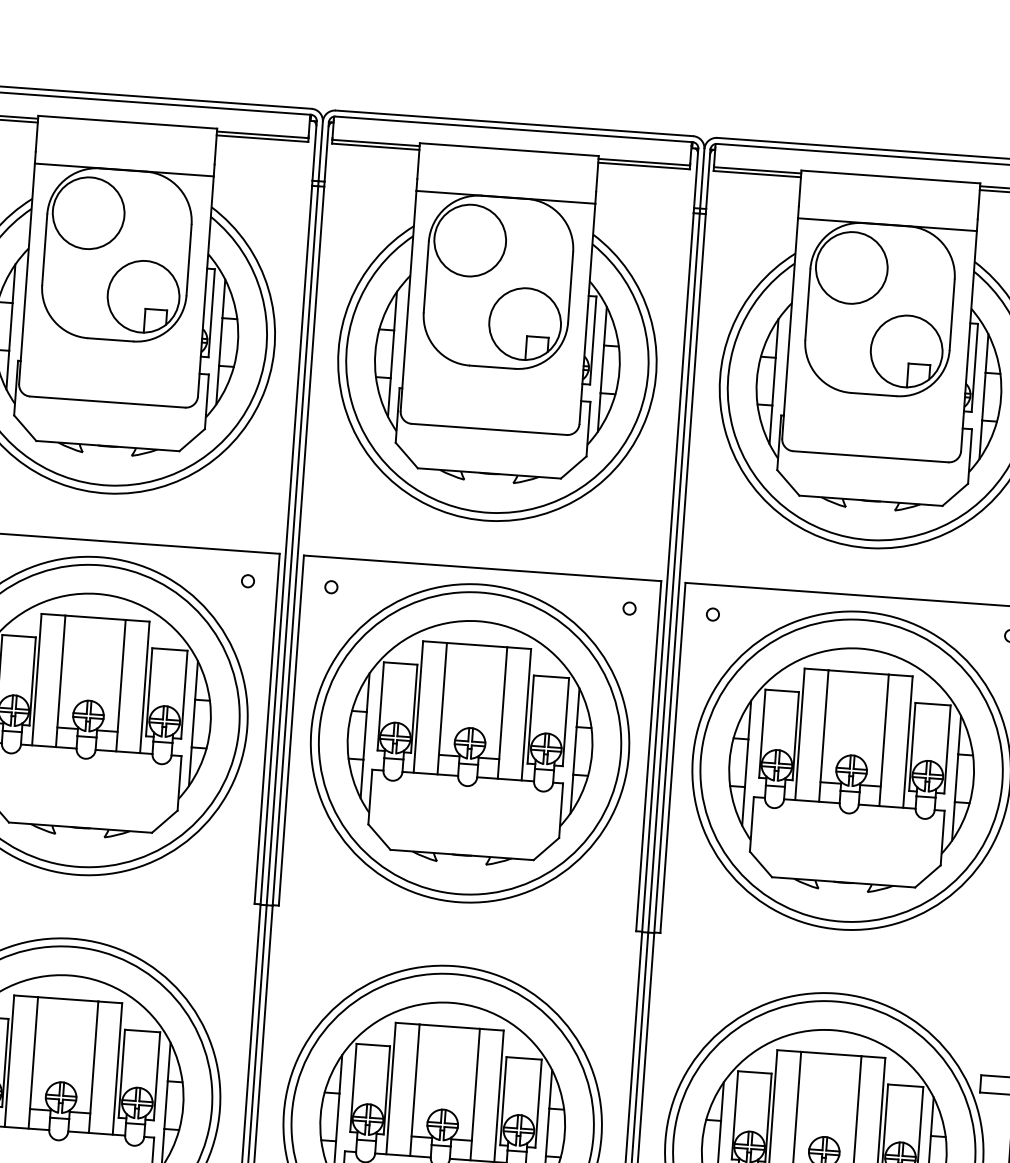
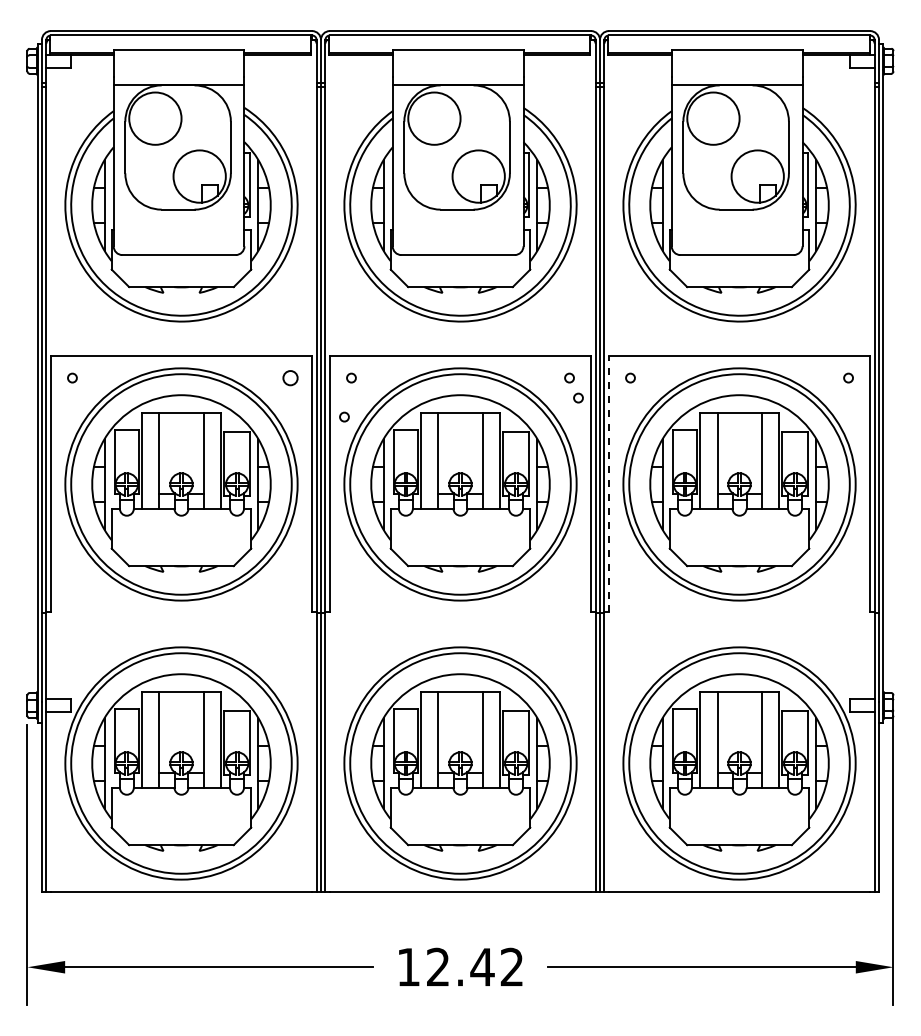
circle: (248, 580) -> (290, 377), size x1.6
circle: (639, 636) -> (578, 397), added
circle: (318, 639) -> (344, 416), added
line: (672, 756) -> (608, 483), solid -> dashed

